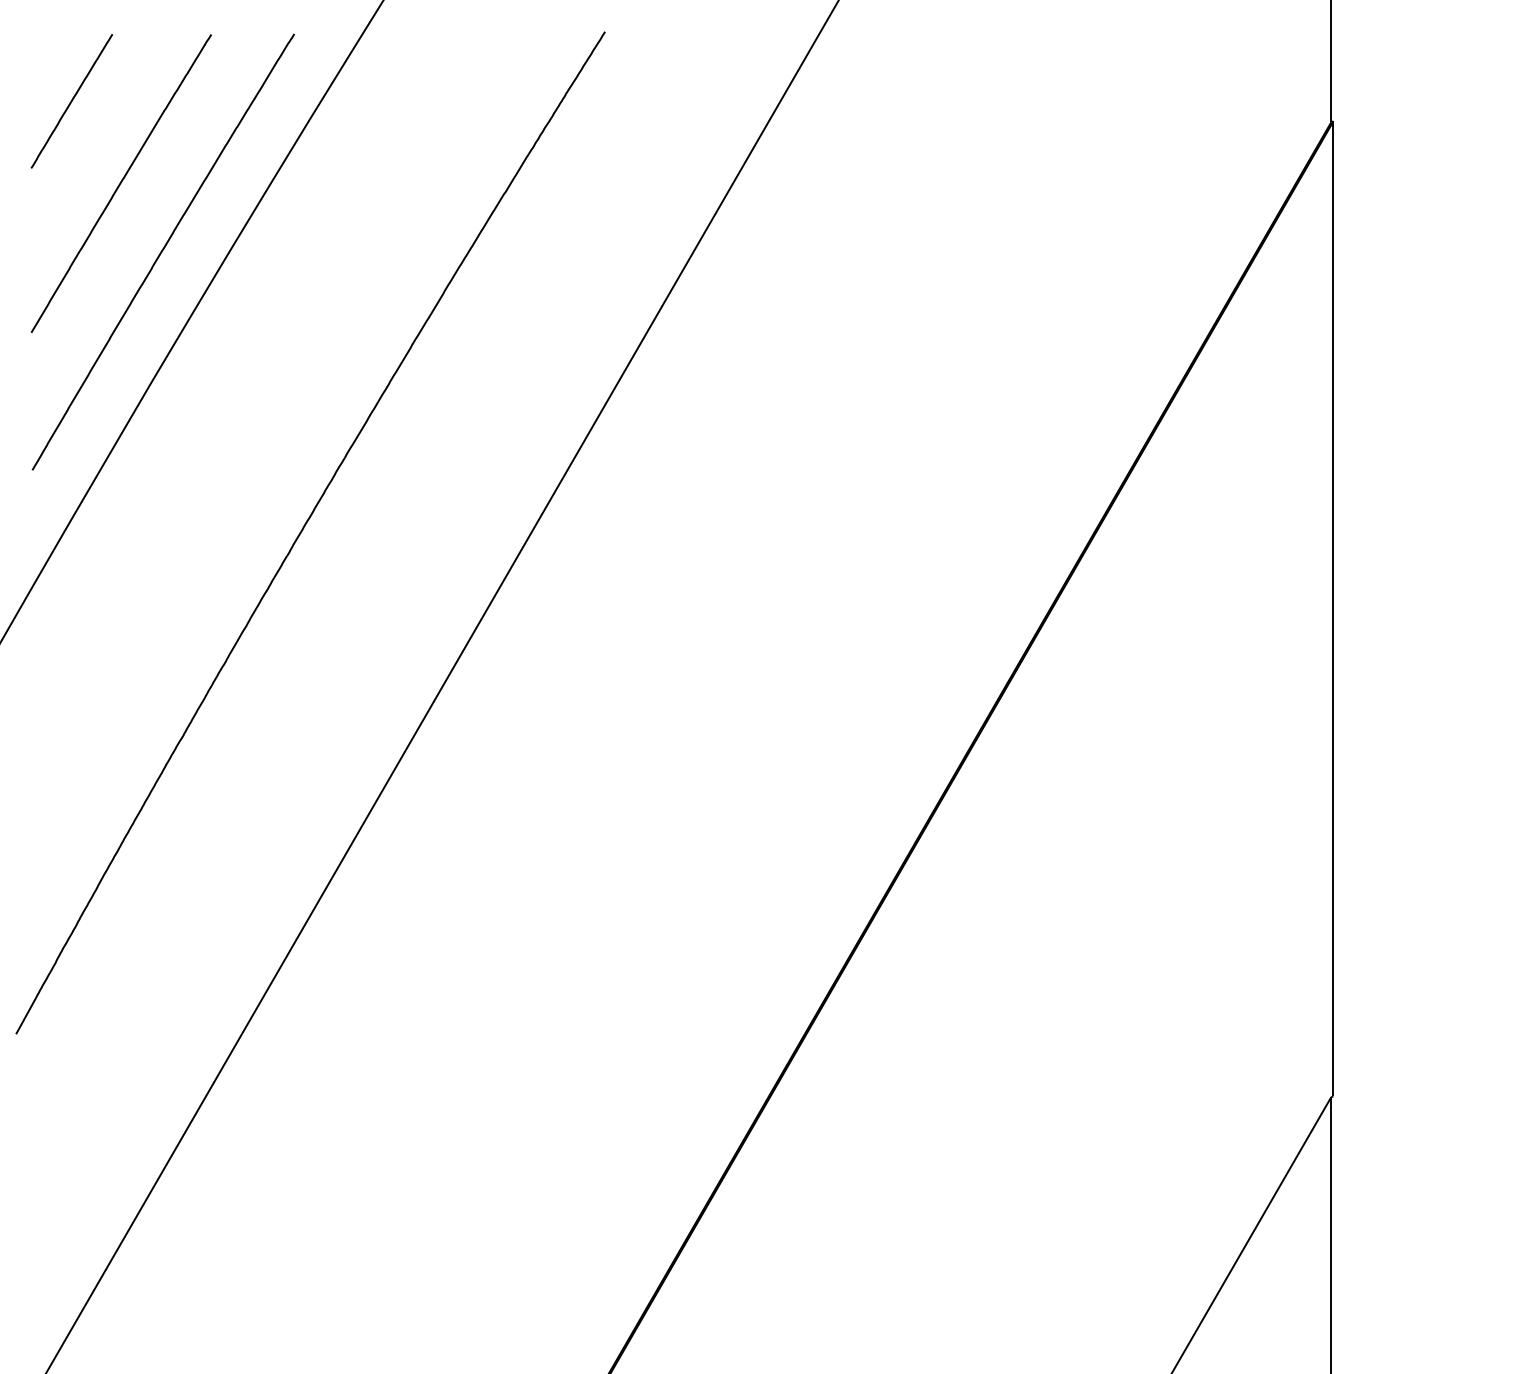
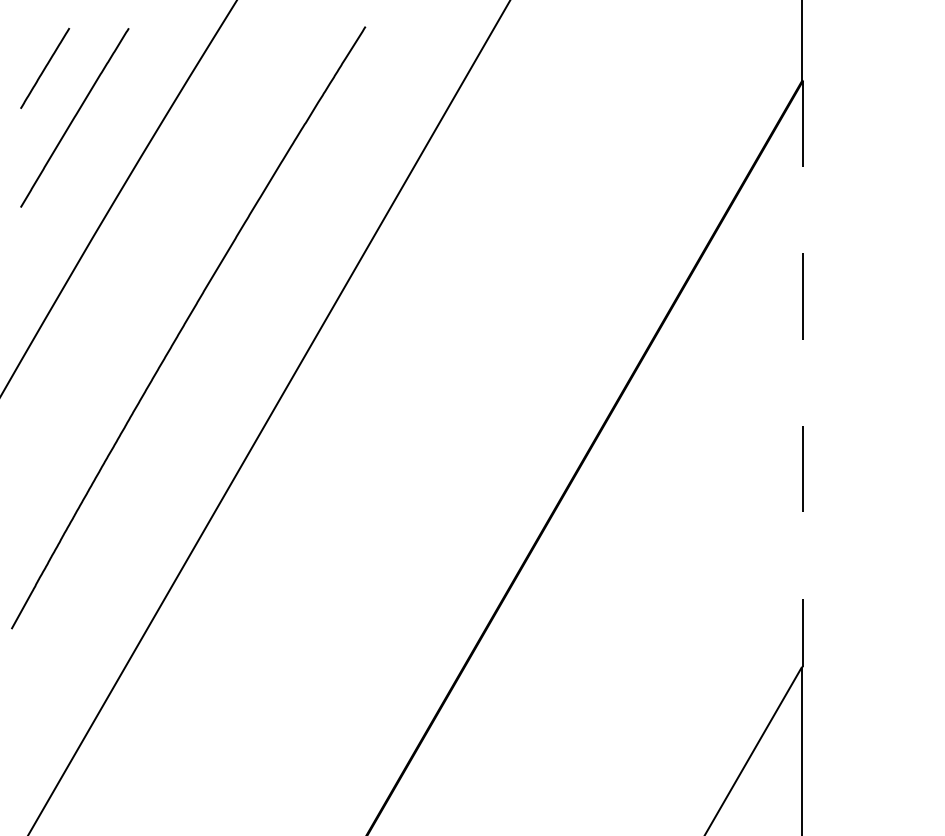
line: (162, 251) -> (99, 158), removed
line: (1333, 610) -> (803, 374), solid -> dashed

